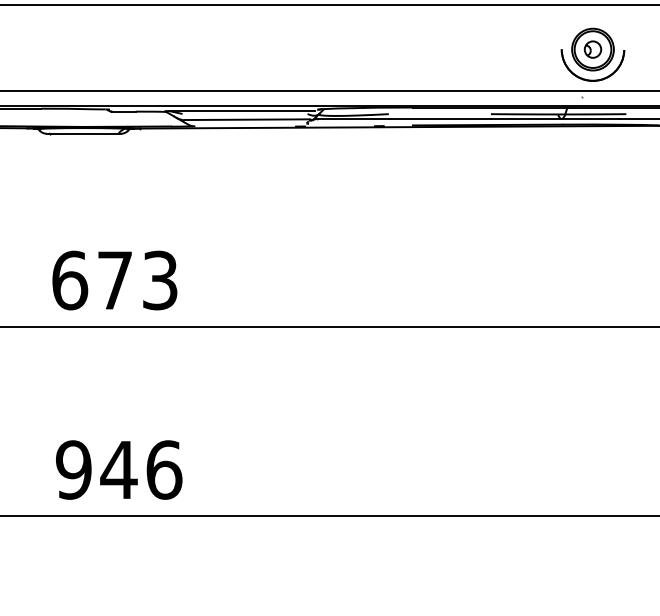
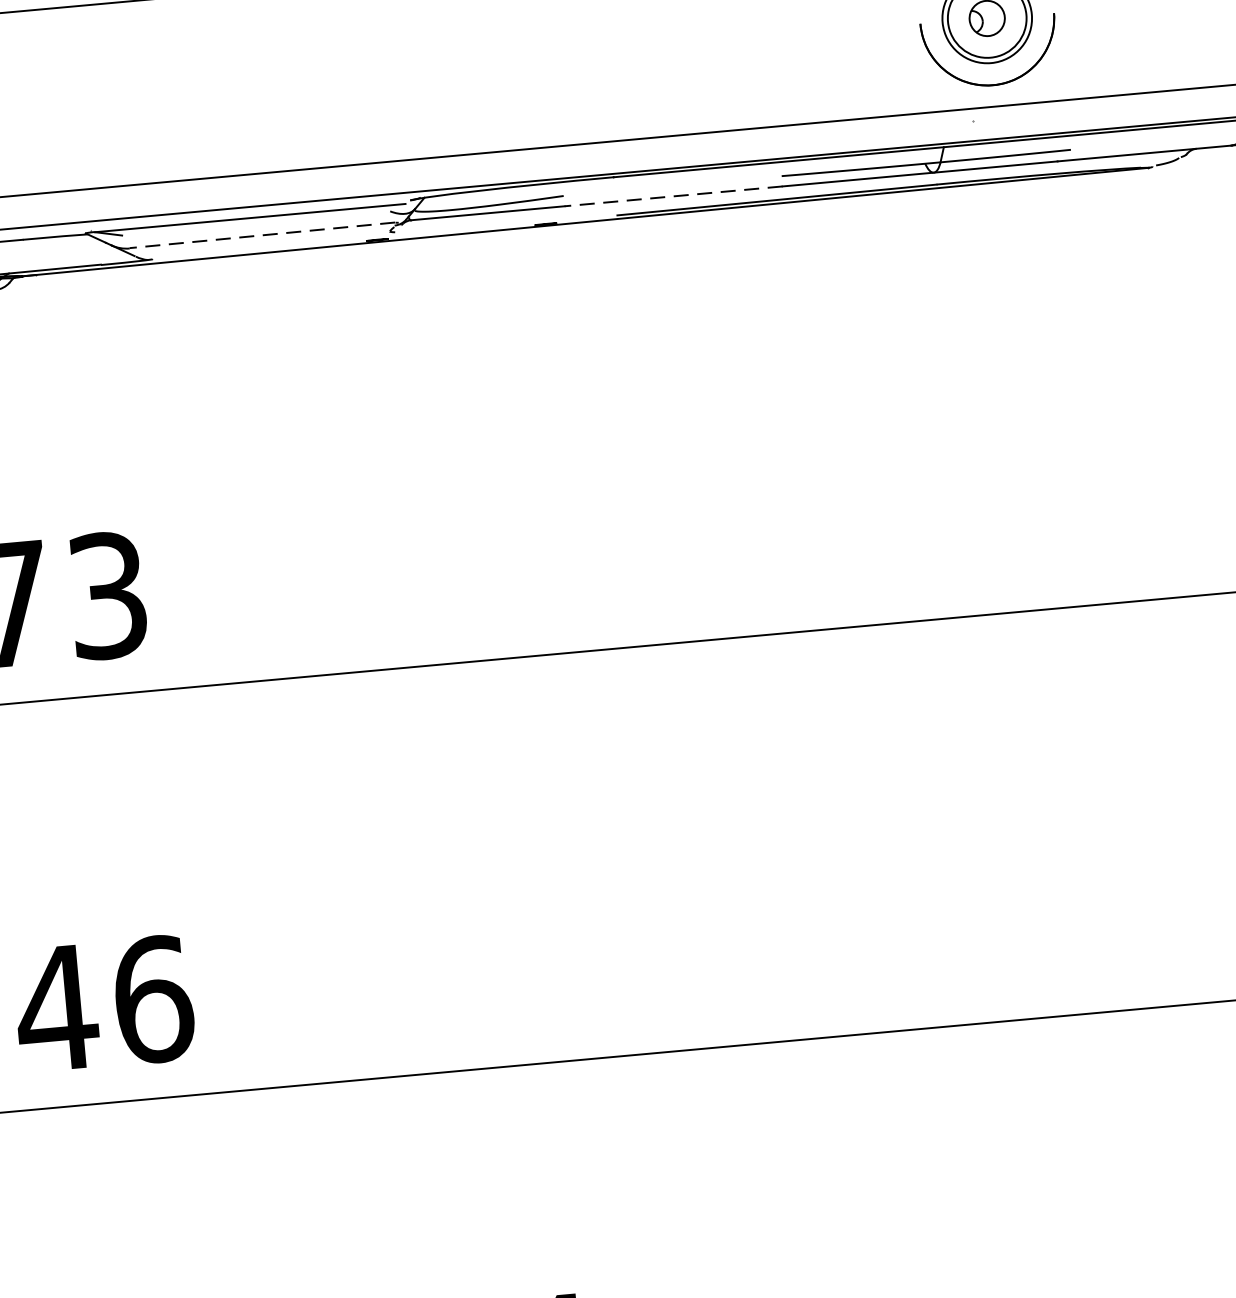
line: (439, 118) -> (672, 195), solid -> dashed
line: (246, 119) -> (260, 235), solid -> dashed

